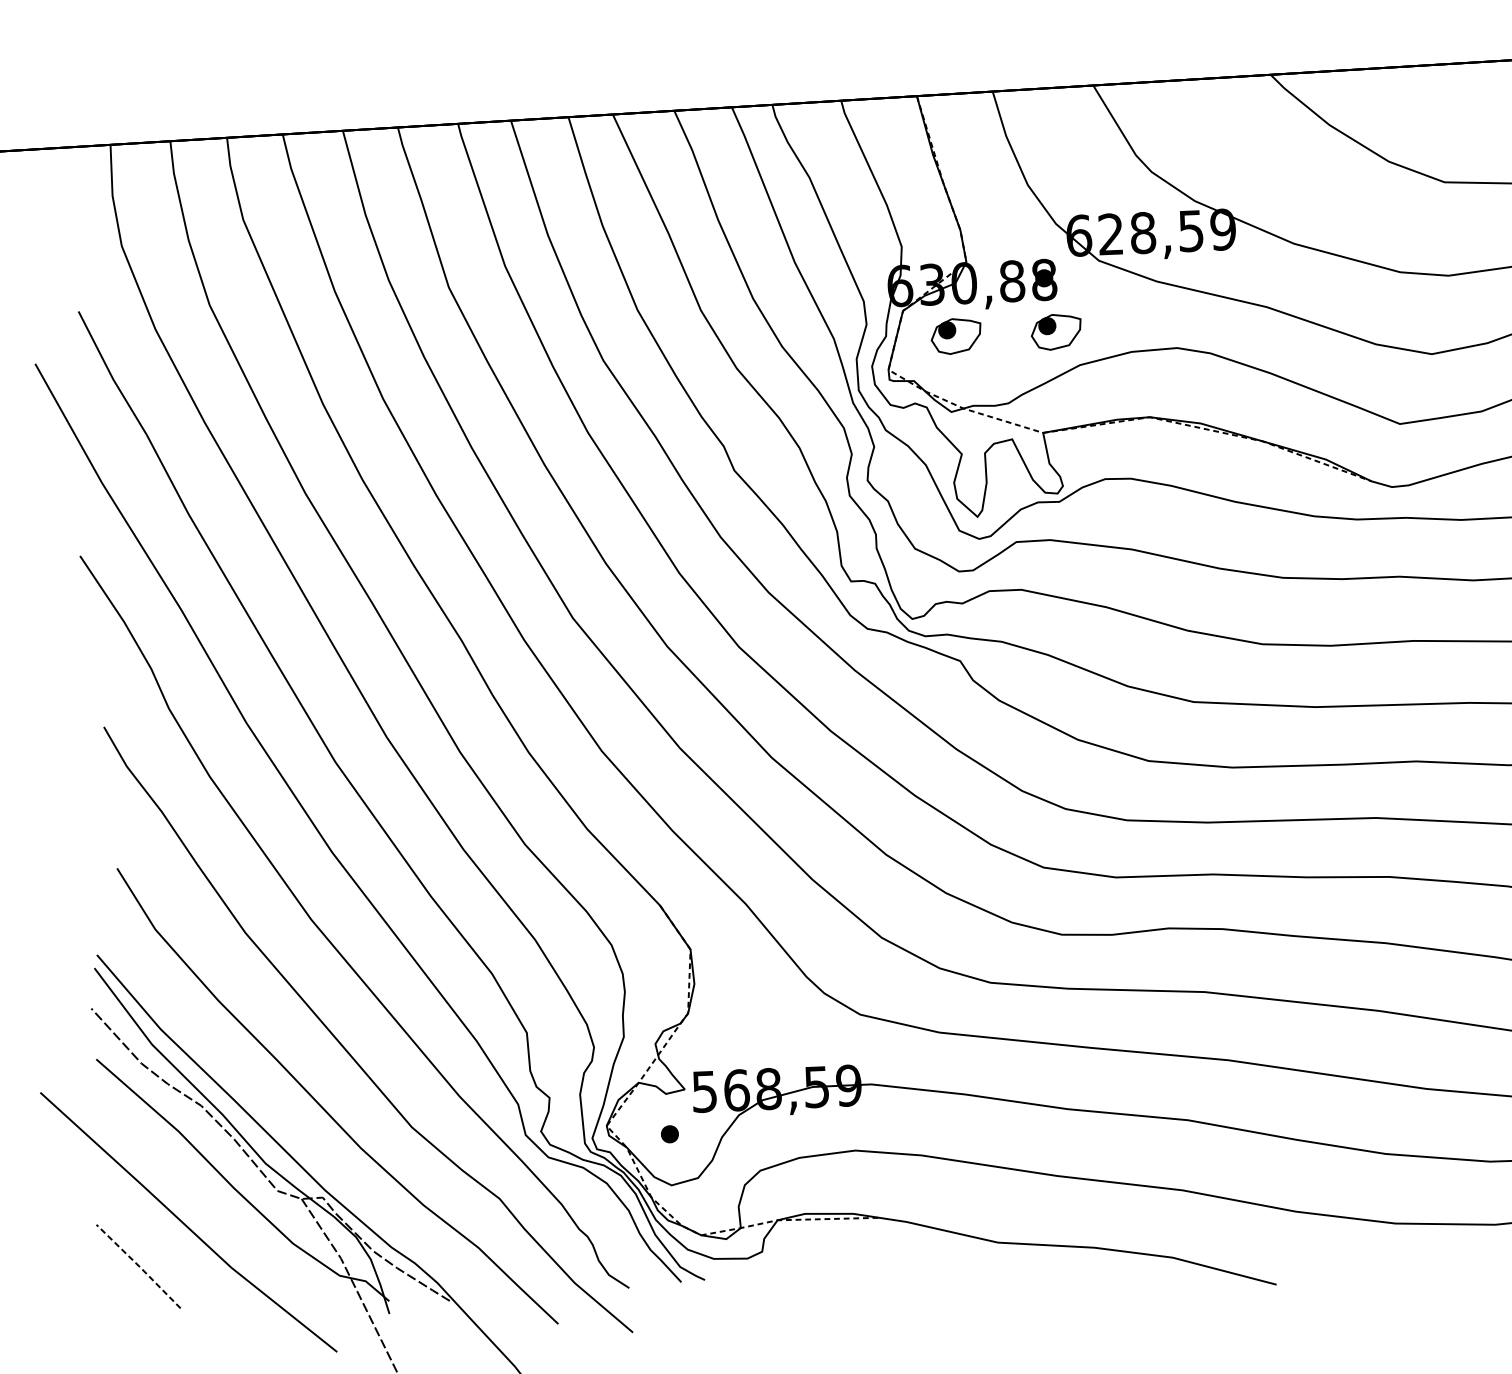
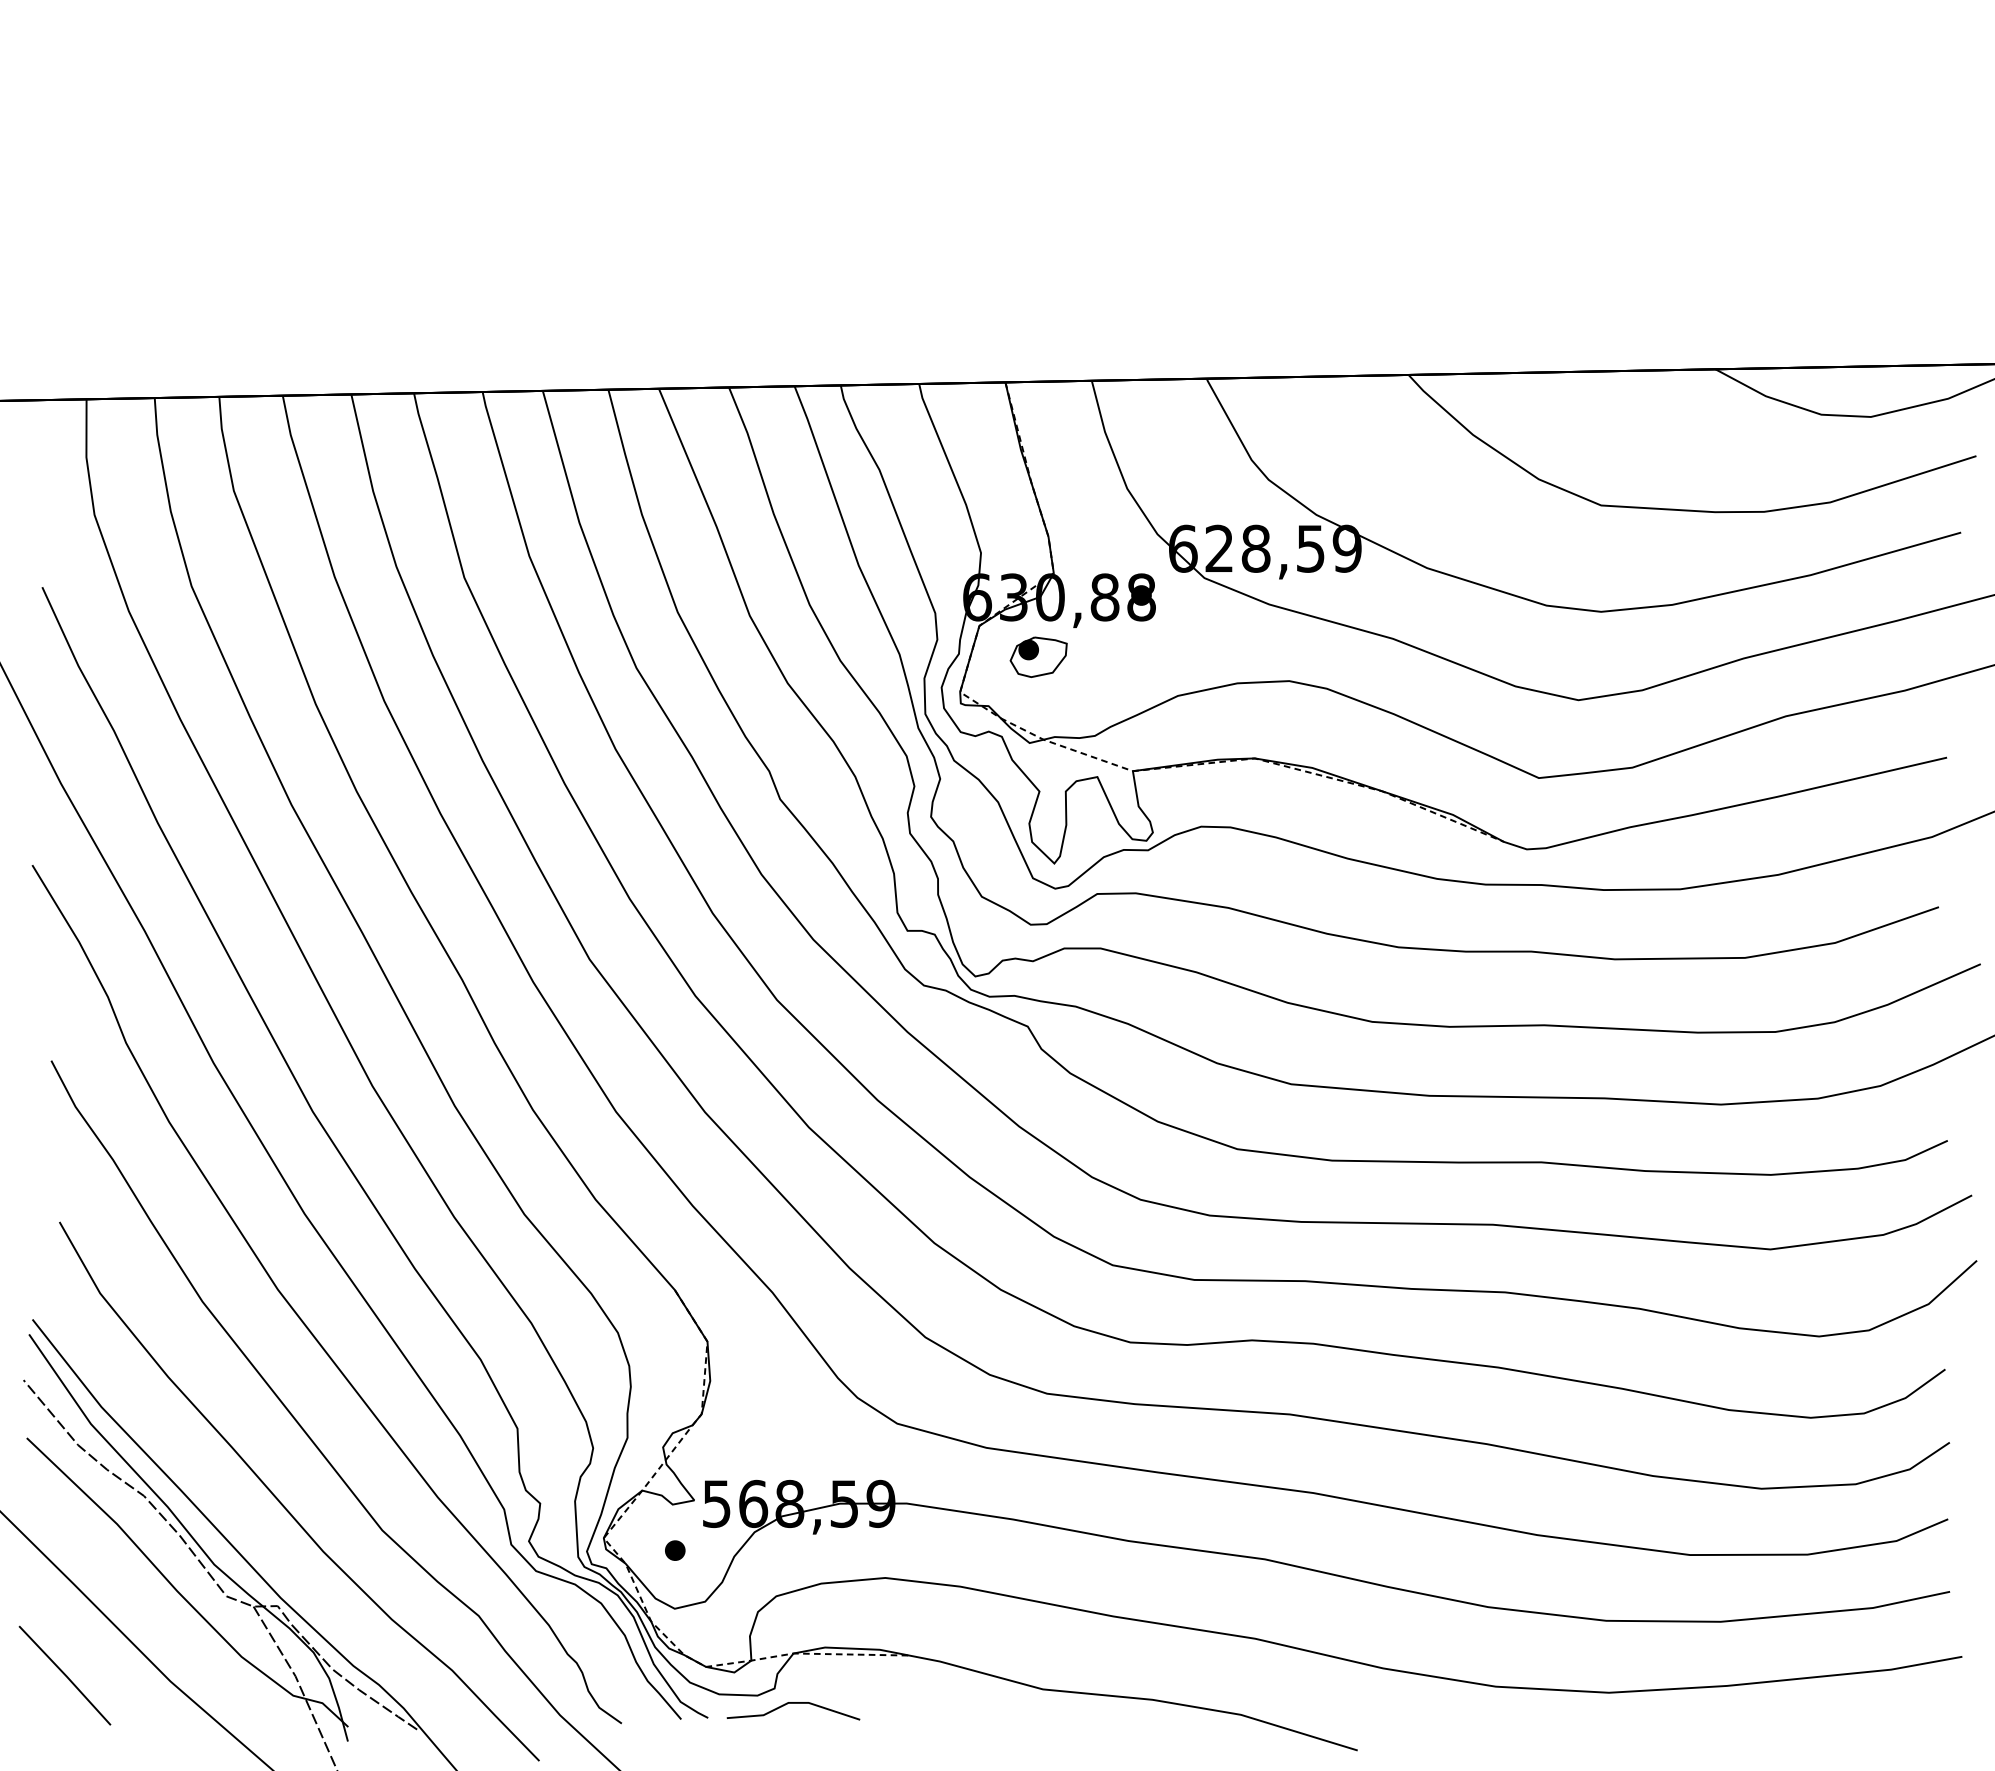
part: (1056, 331) -> (1152, 656), removed
line: (779, 1264) -> (793, 1703), added
line: (139, 1266) -> (65, 1675), dashed -> solid

